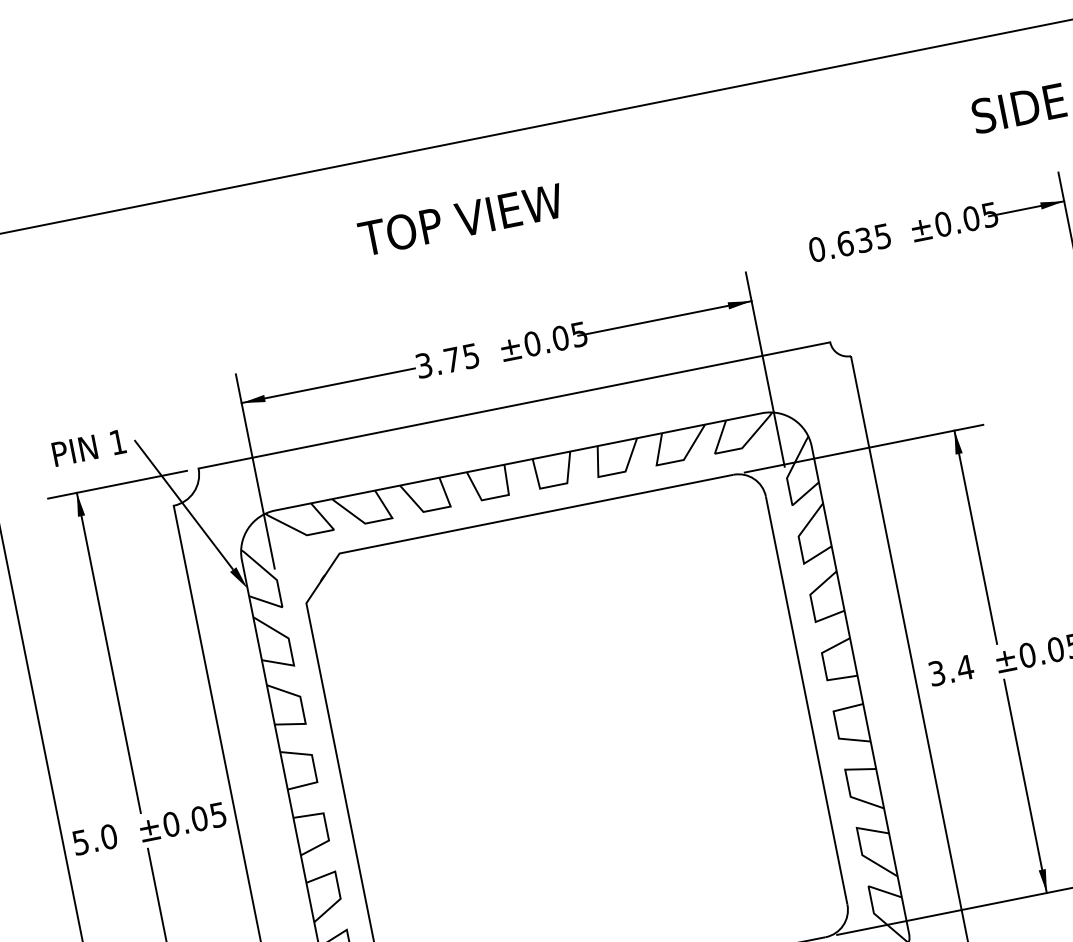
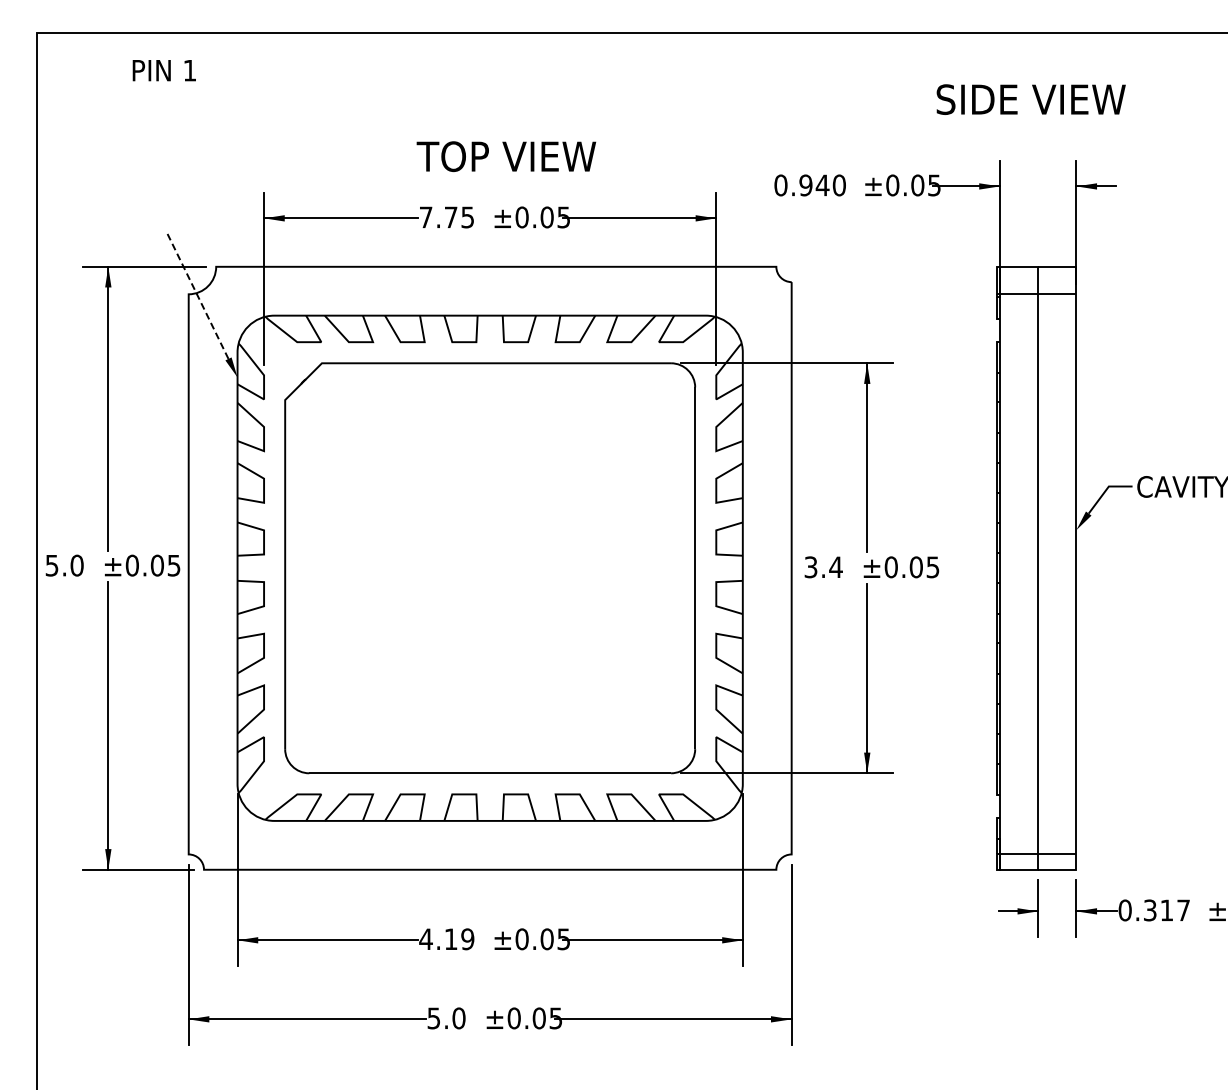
text: (461, 219) -> (506, 156), moved
text: (863, 240) -> (822, 185), 0.635 -> 0.940
text: (423, 365) -> (425, 217), 3.75 -> 7.75
text: (88, 448) -> (163, 70), moved
line: (183, 505) -> (197, 295), solid -> dashed

